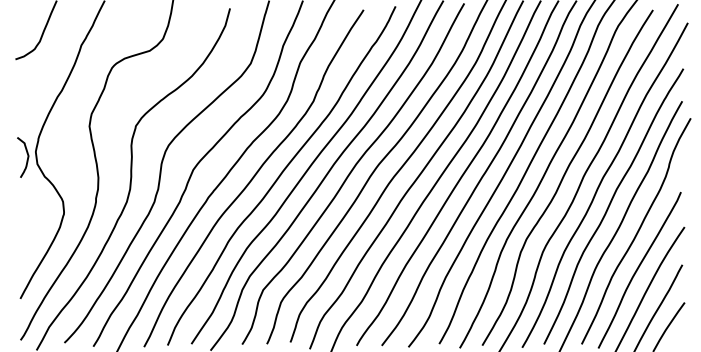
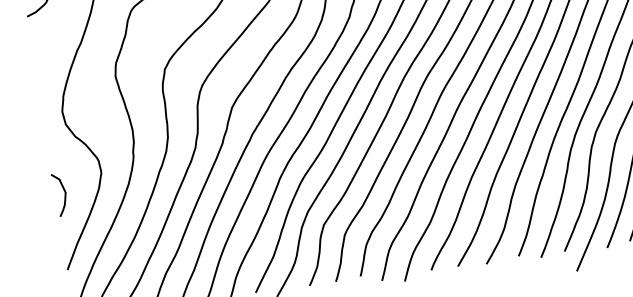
curve: (27, 157) -> (64, 194), moved

